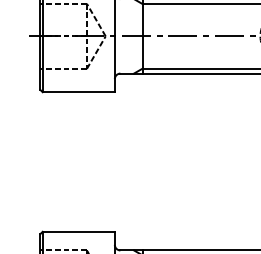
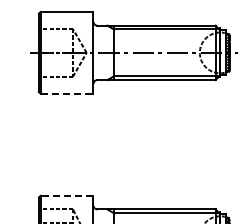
line: (79, 91) -> (67, 93), solid -> dashed
line: (78, 231) -> (66, 195), solid -> dashed

